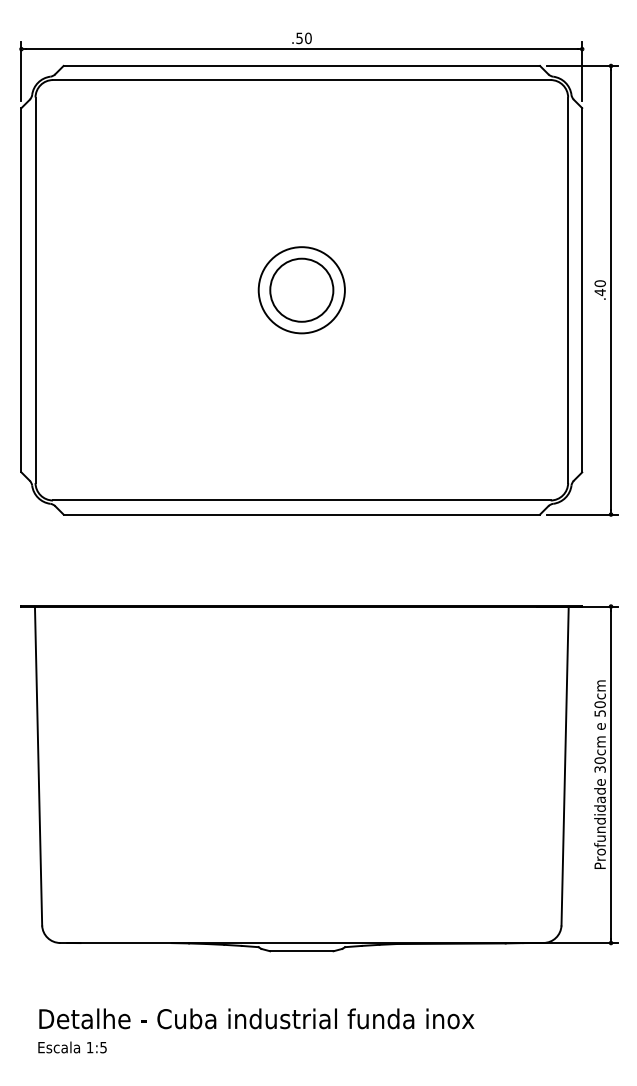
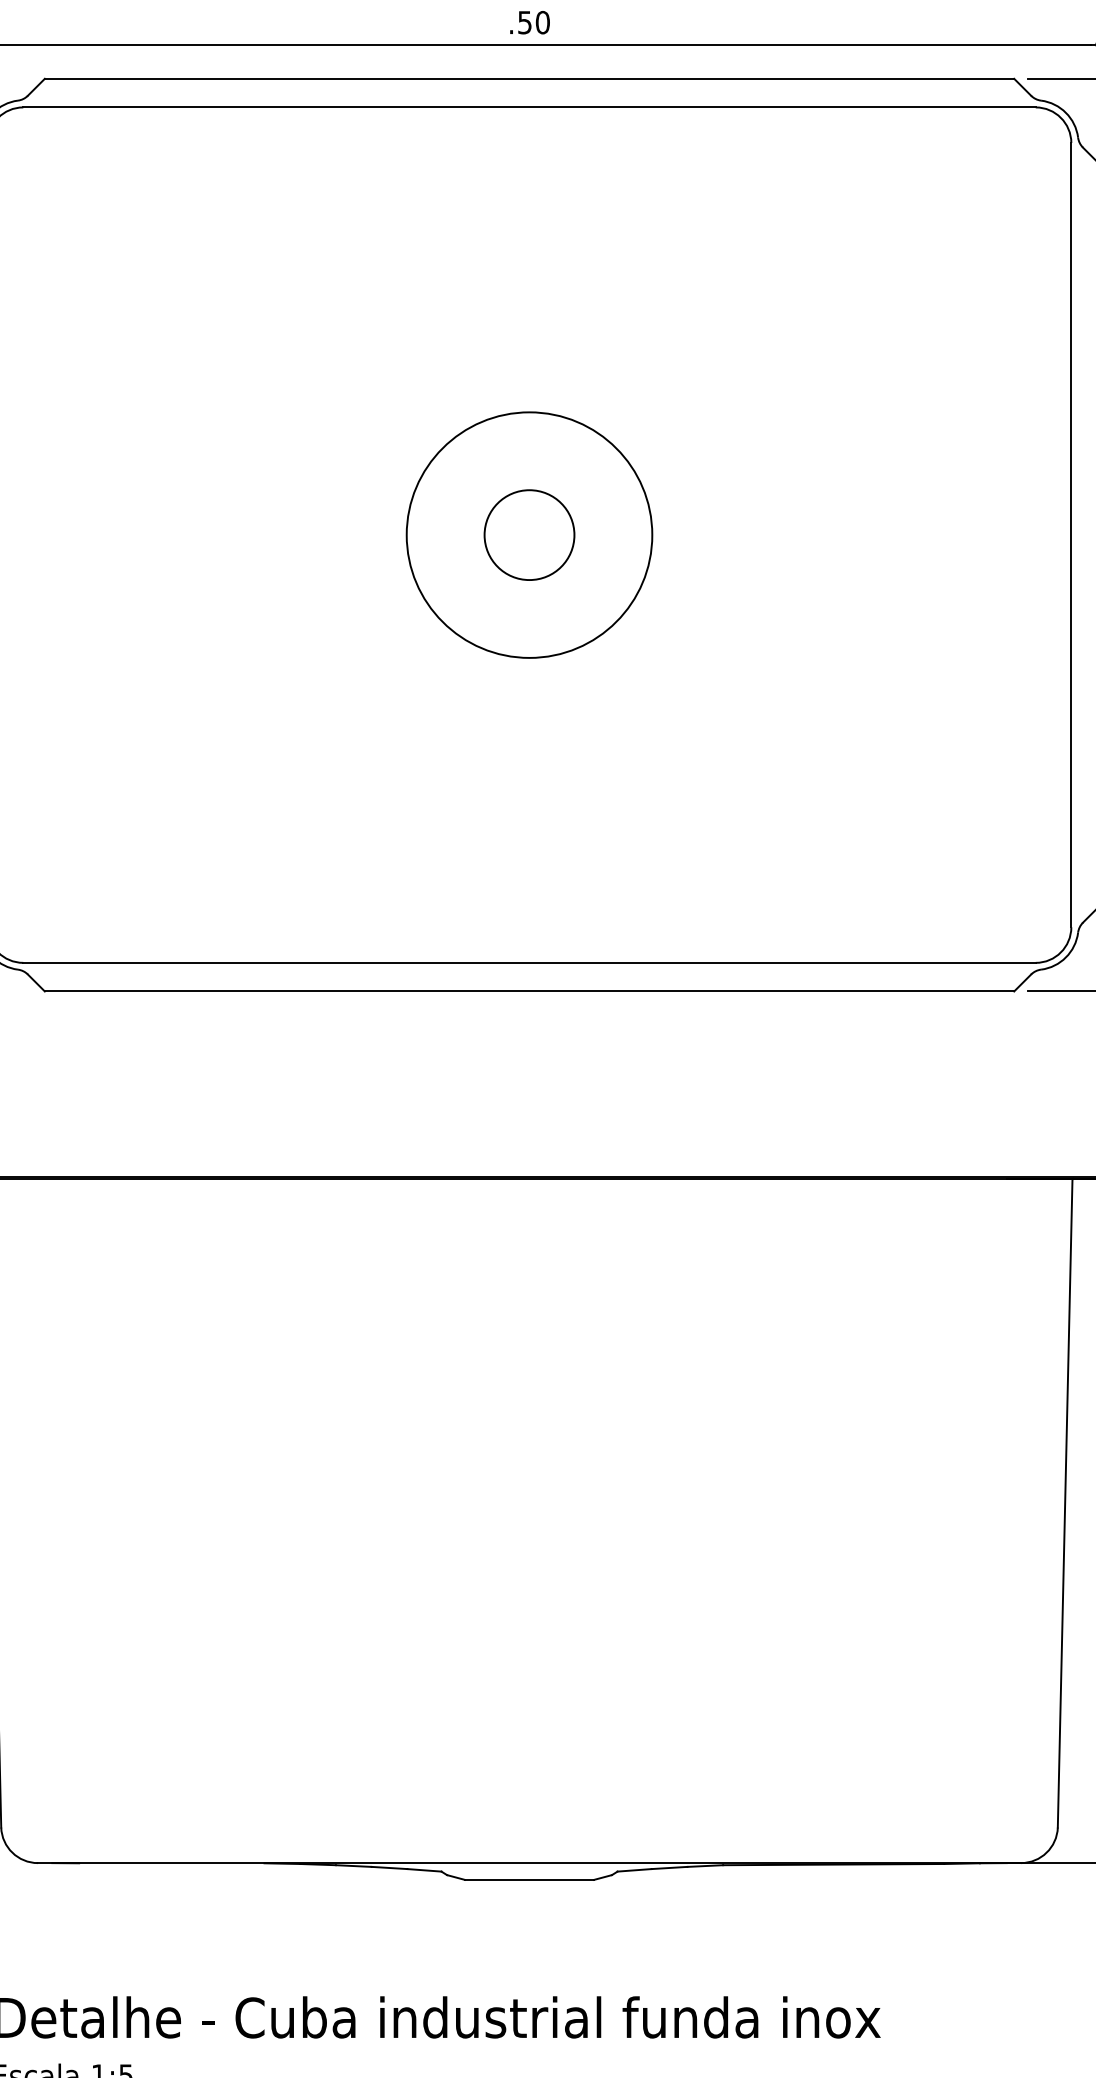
circle: (301, 289) -> (528, 533), size x0.7
circle: (301, 290) -> (528, 535), size x1.4

